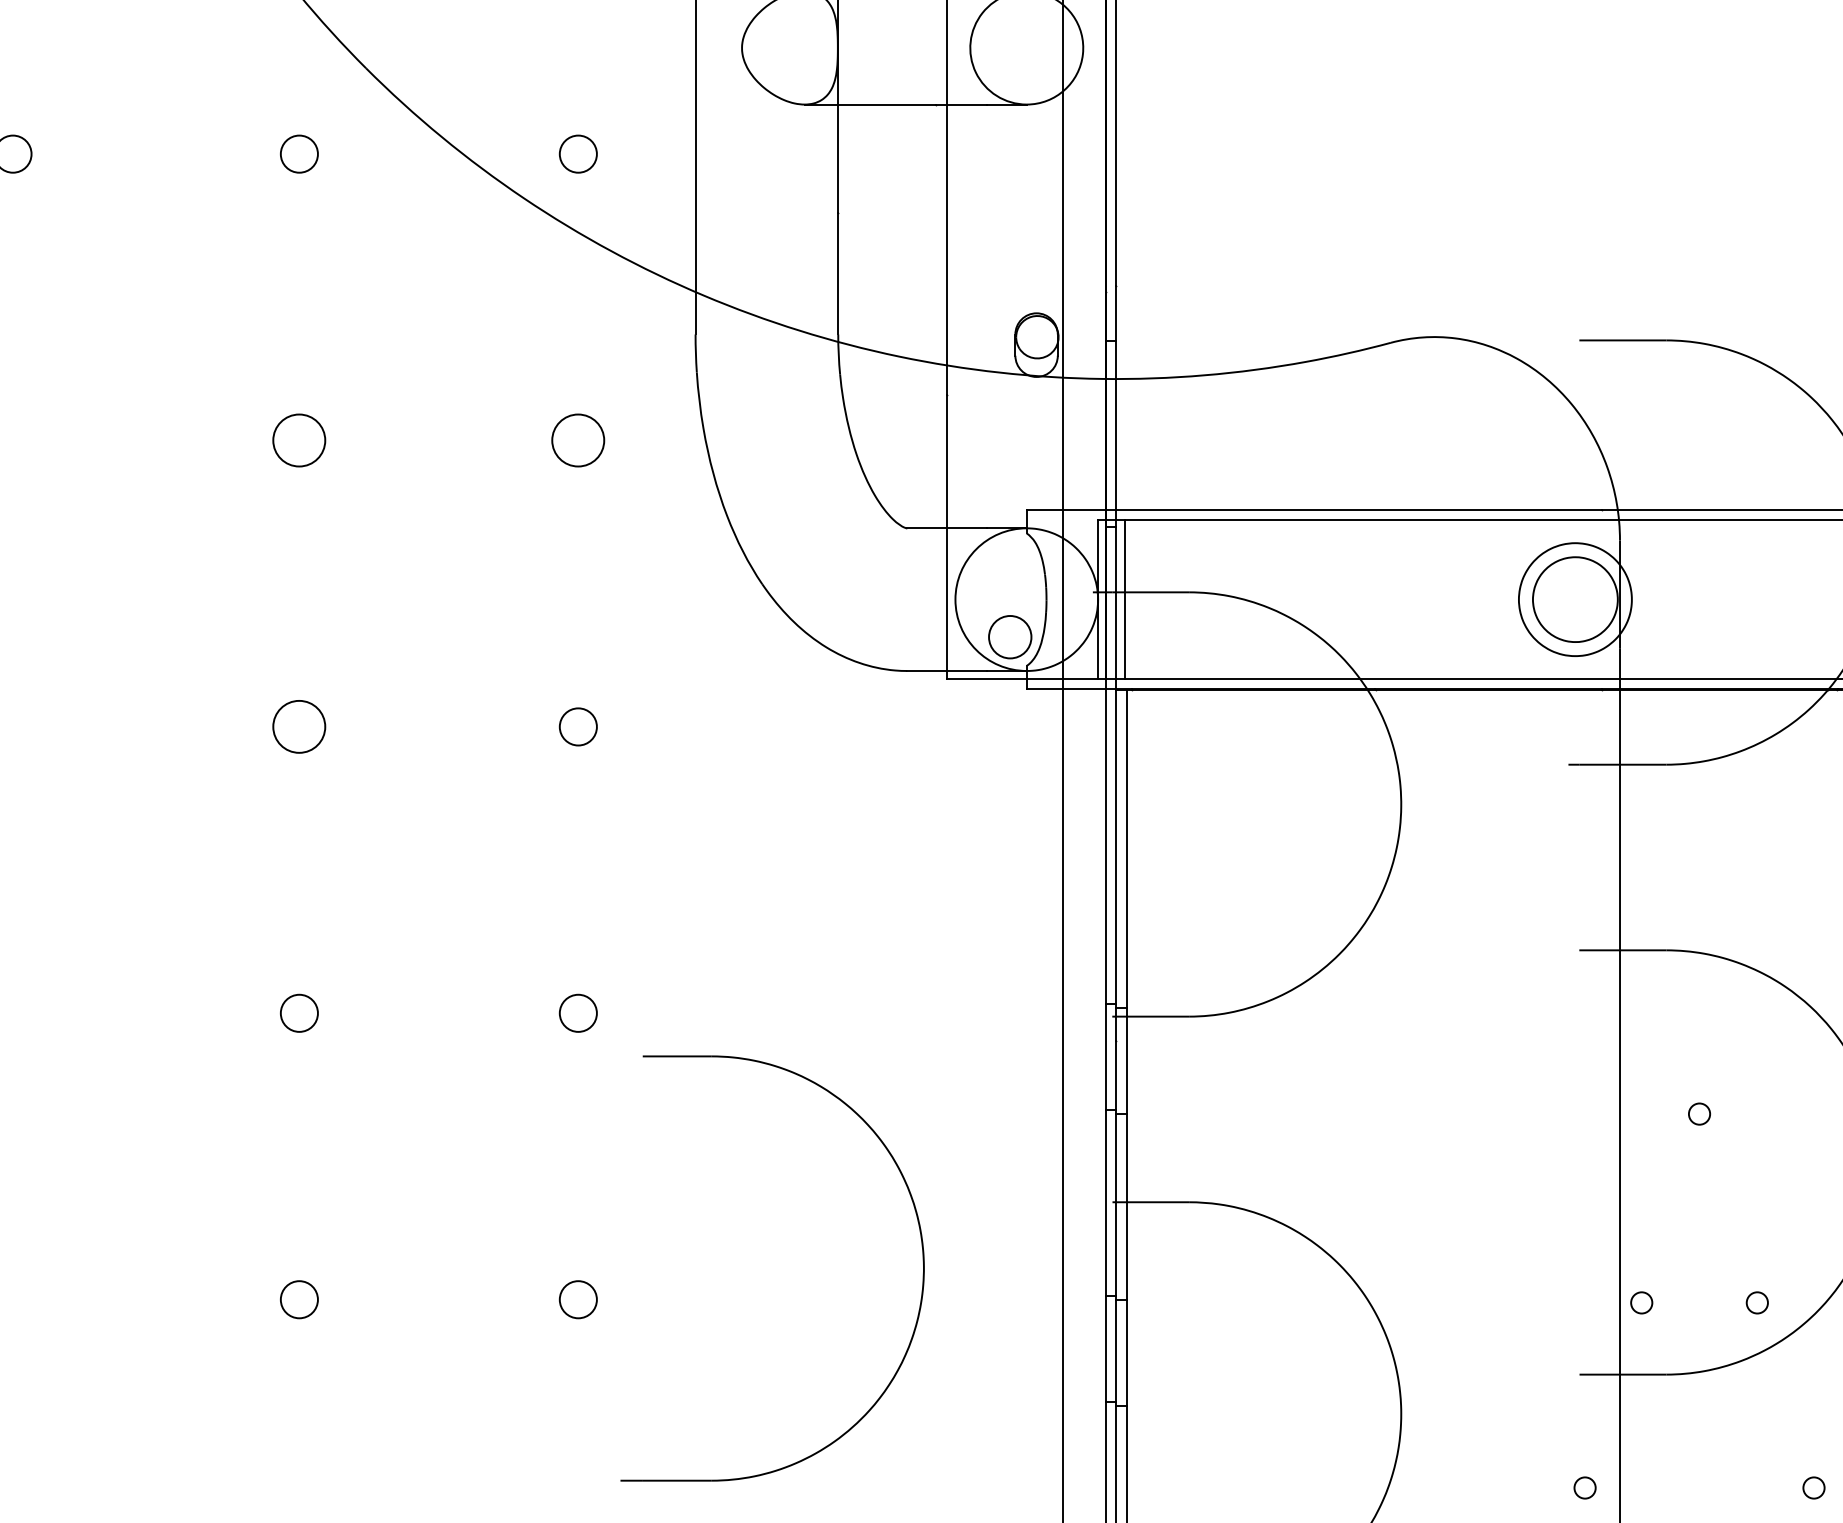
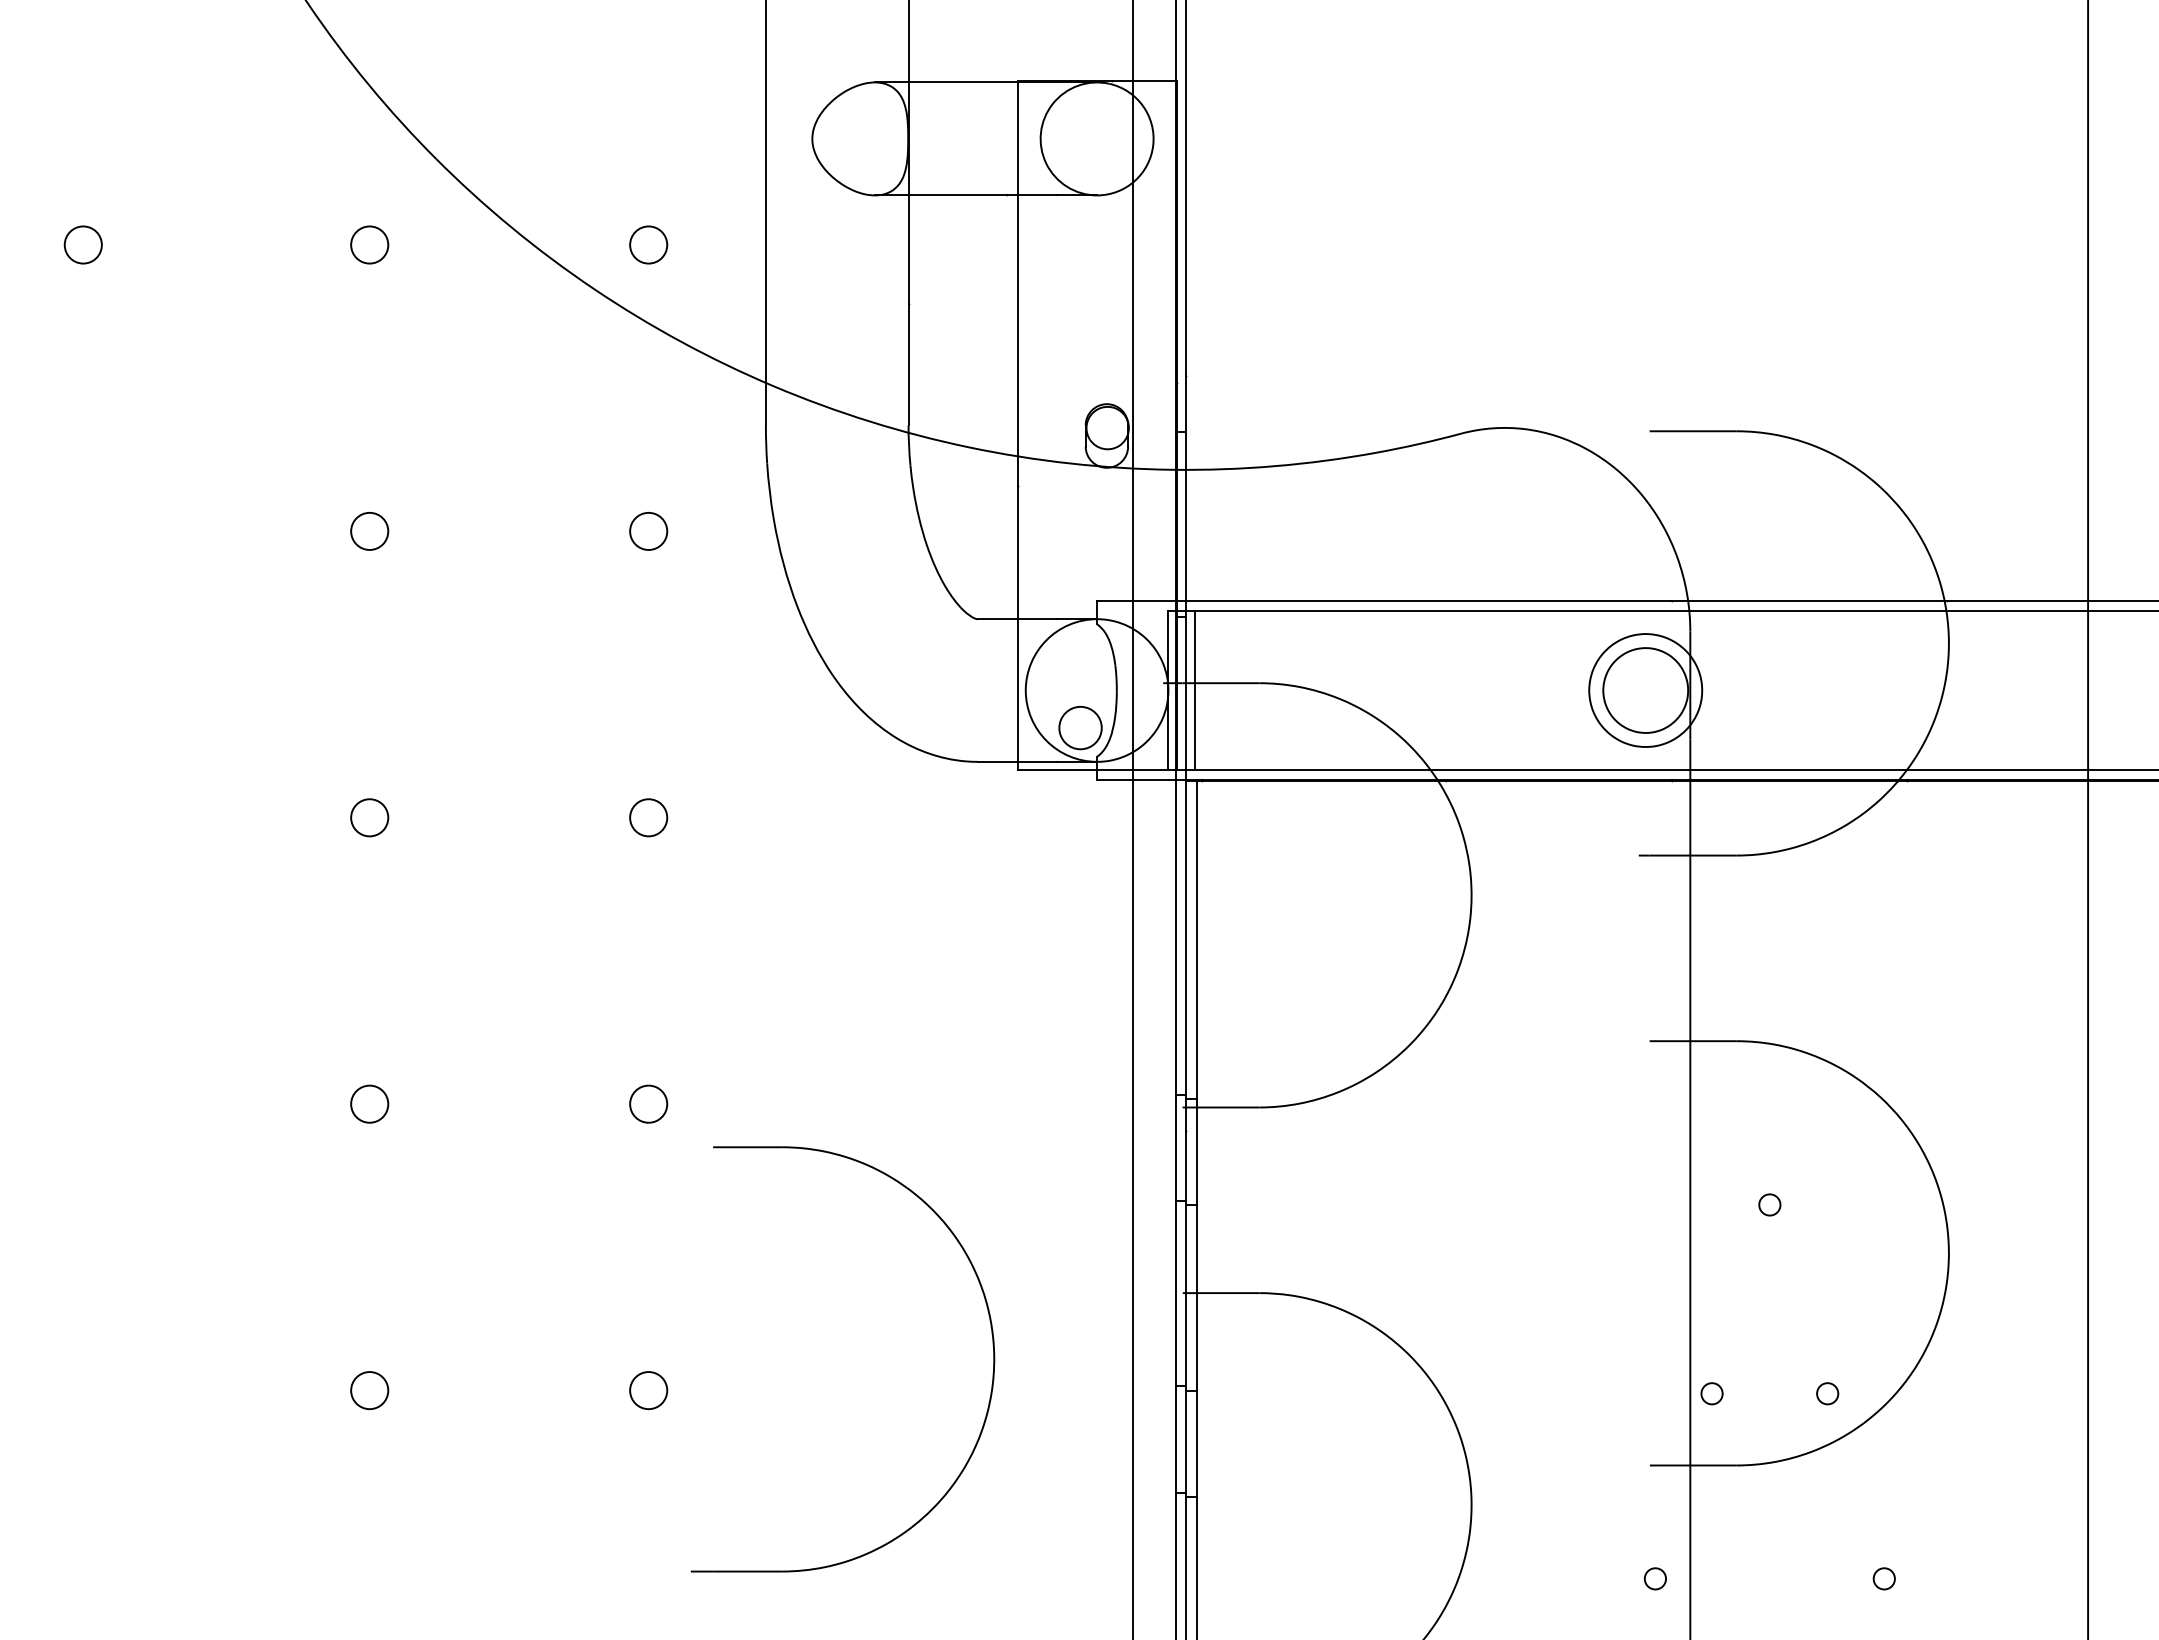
circle: (299, 440) -> (369, 531), size x0.71
circle: (578, 440) -> (648, 531), size x0.71
circle: (299, 726) -> (369, 817), size x0.71

